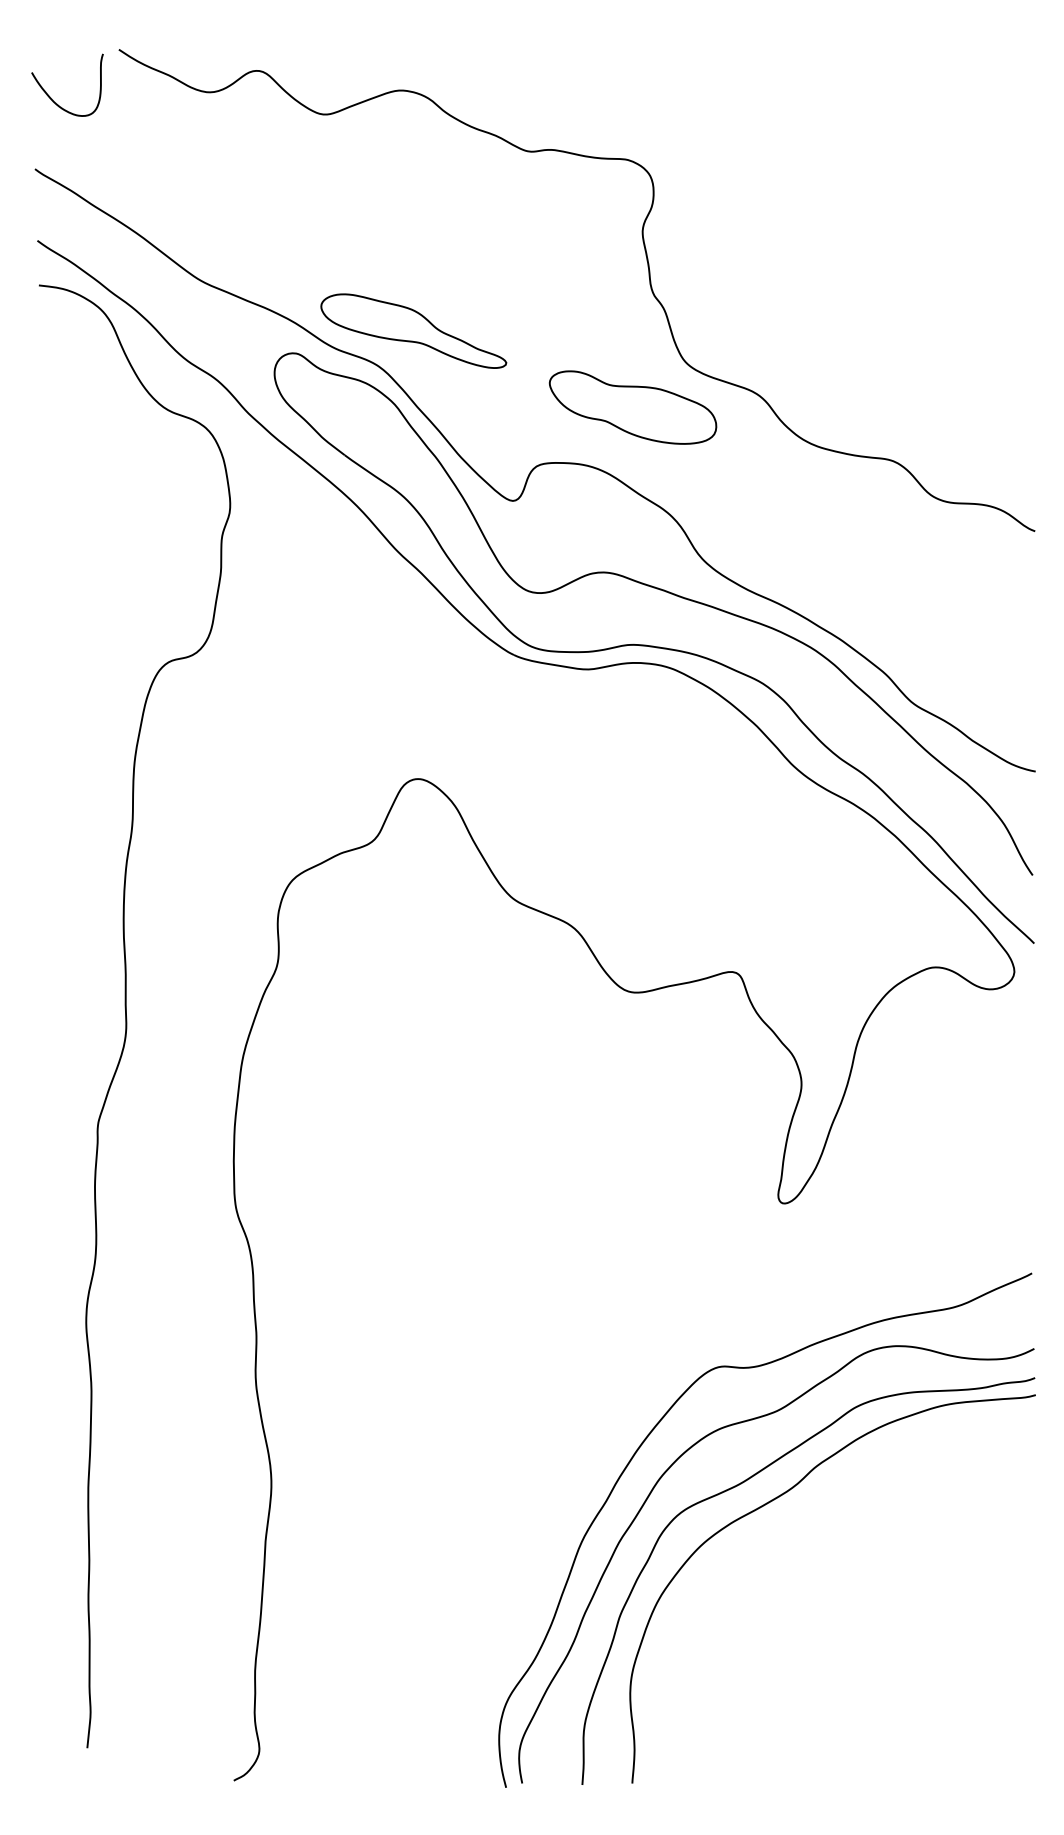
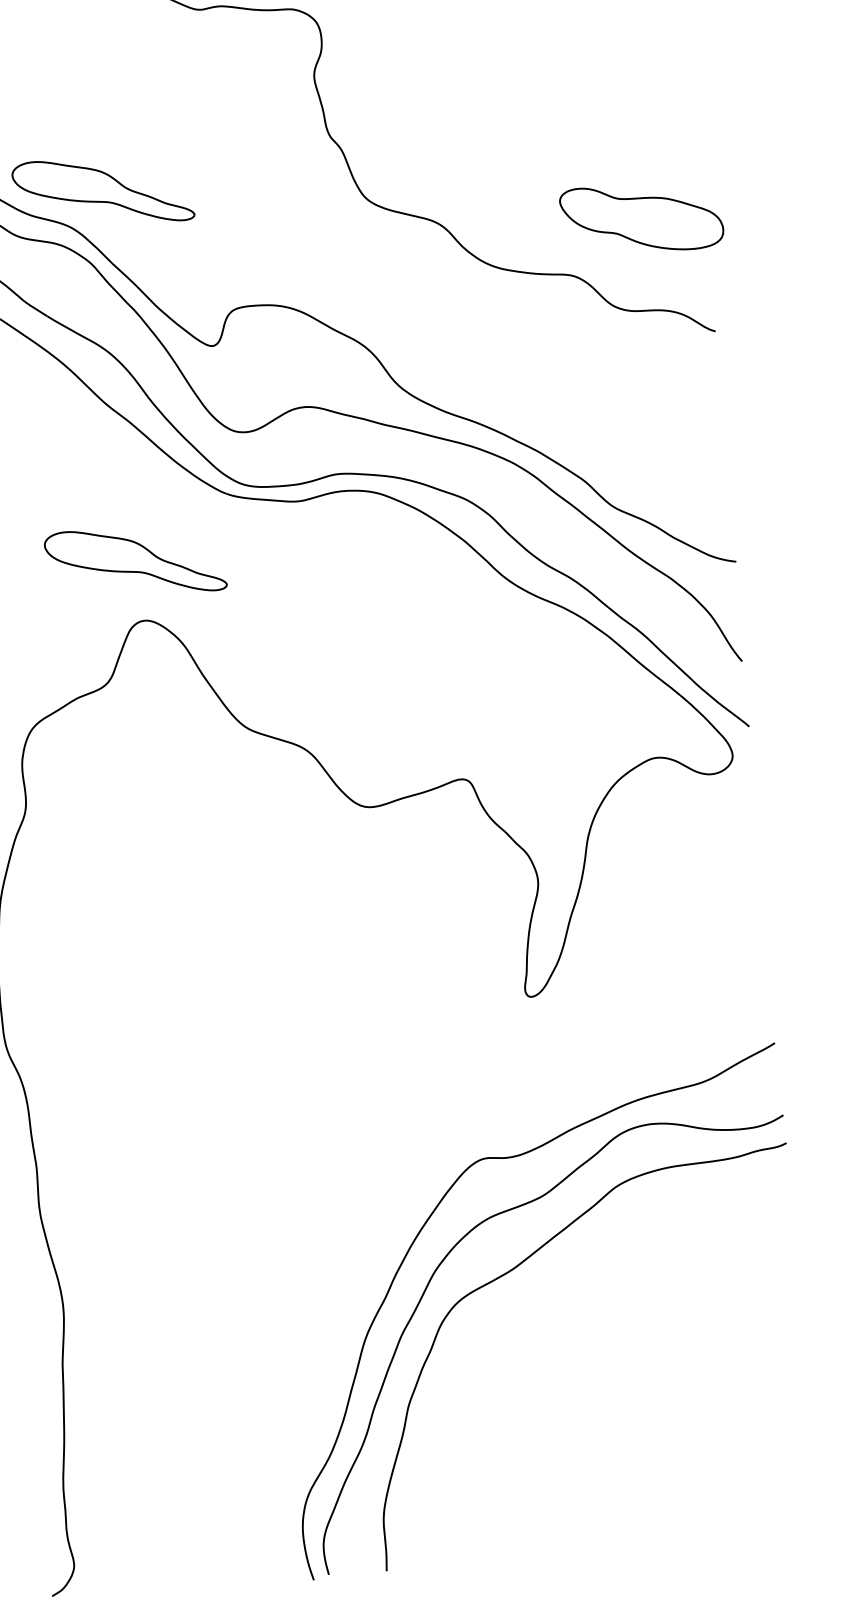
part: (632, 407) -> (641, 218), moved
part: (413, 716) -> (135, 561), added
curve: (776, 1499) -> (548, 1281), removed

